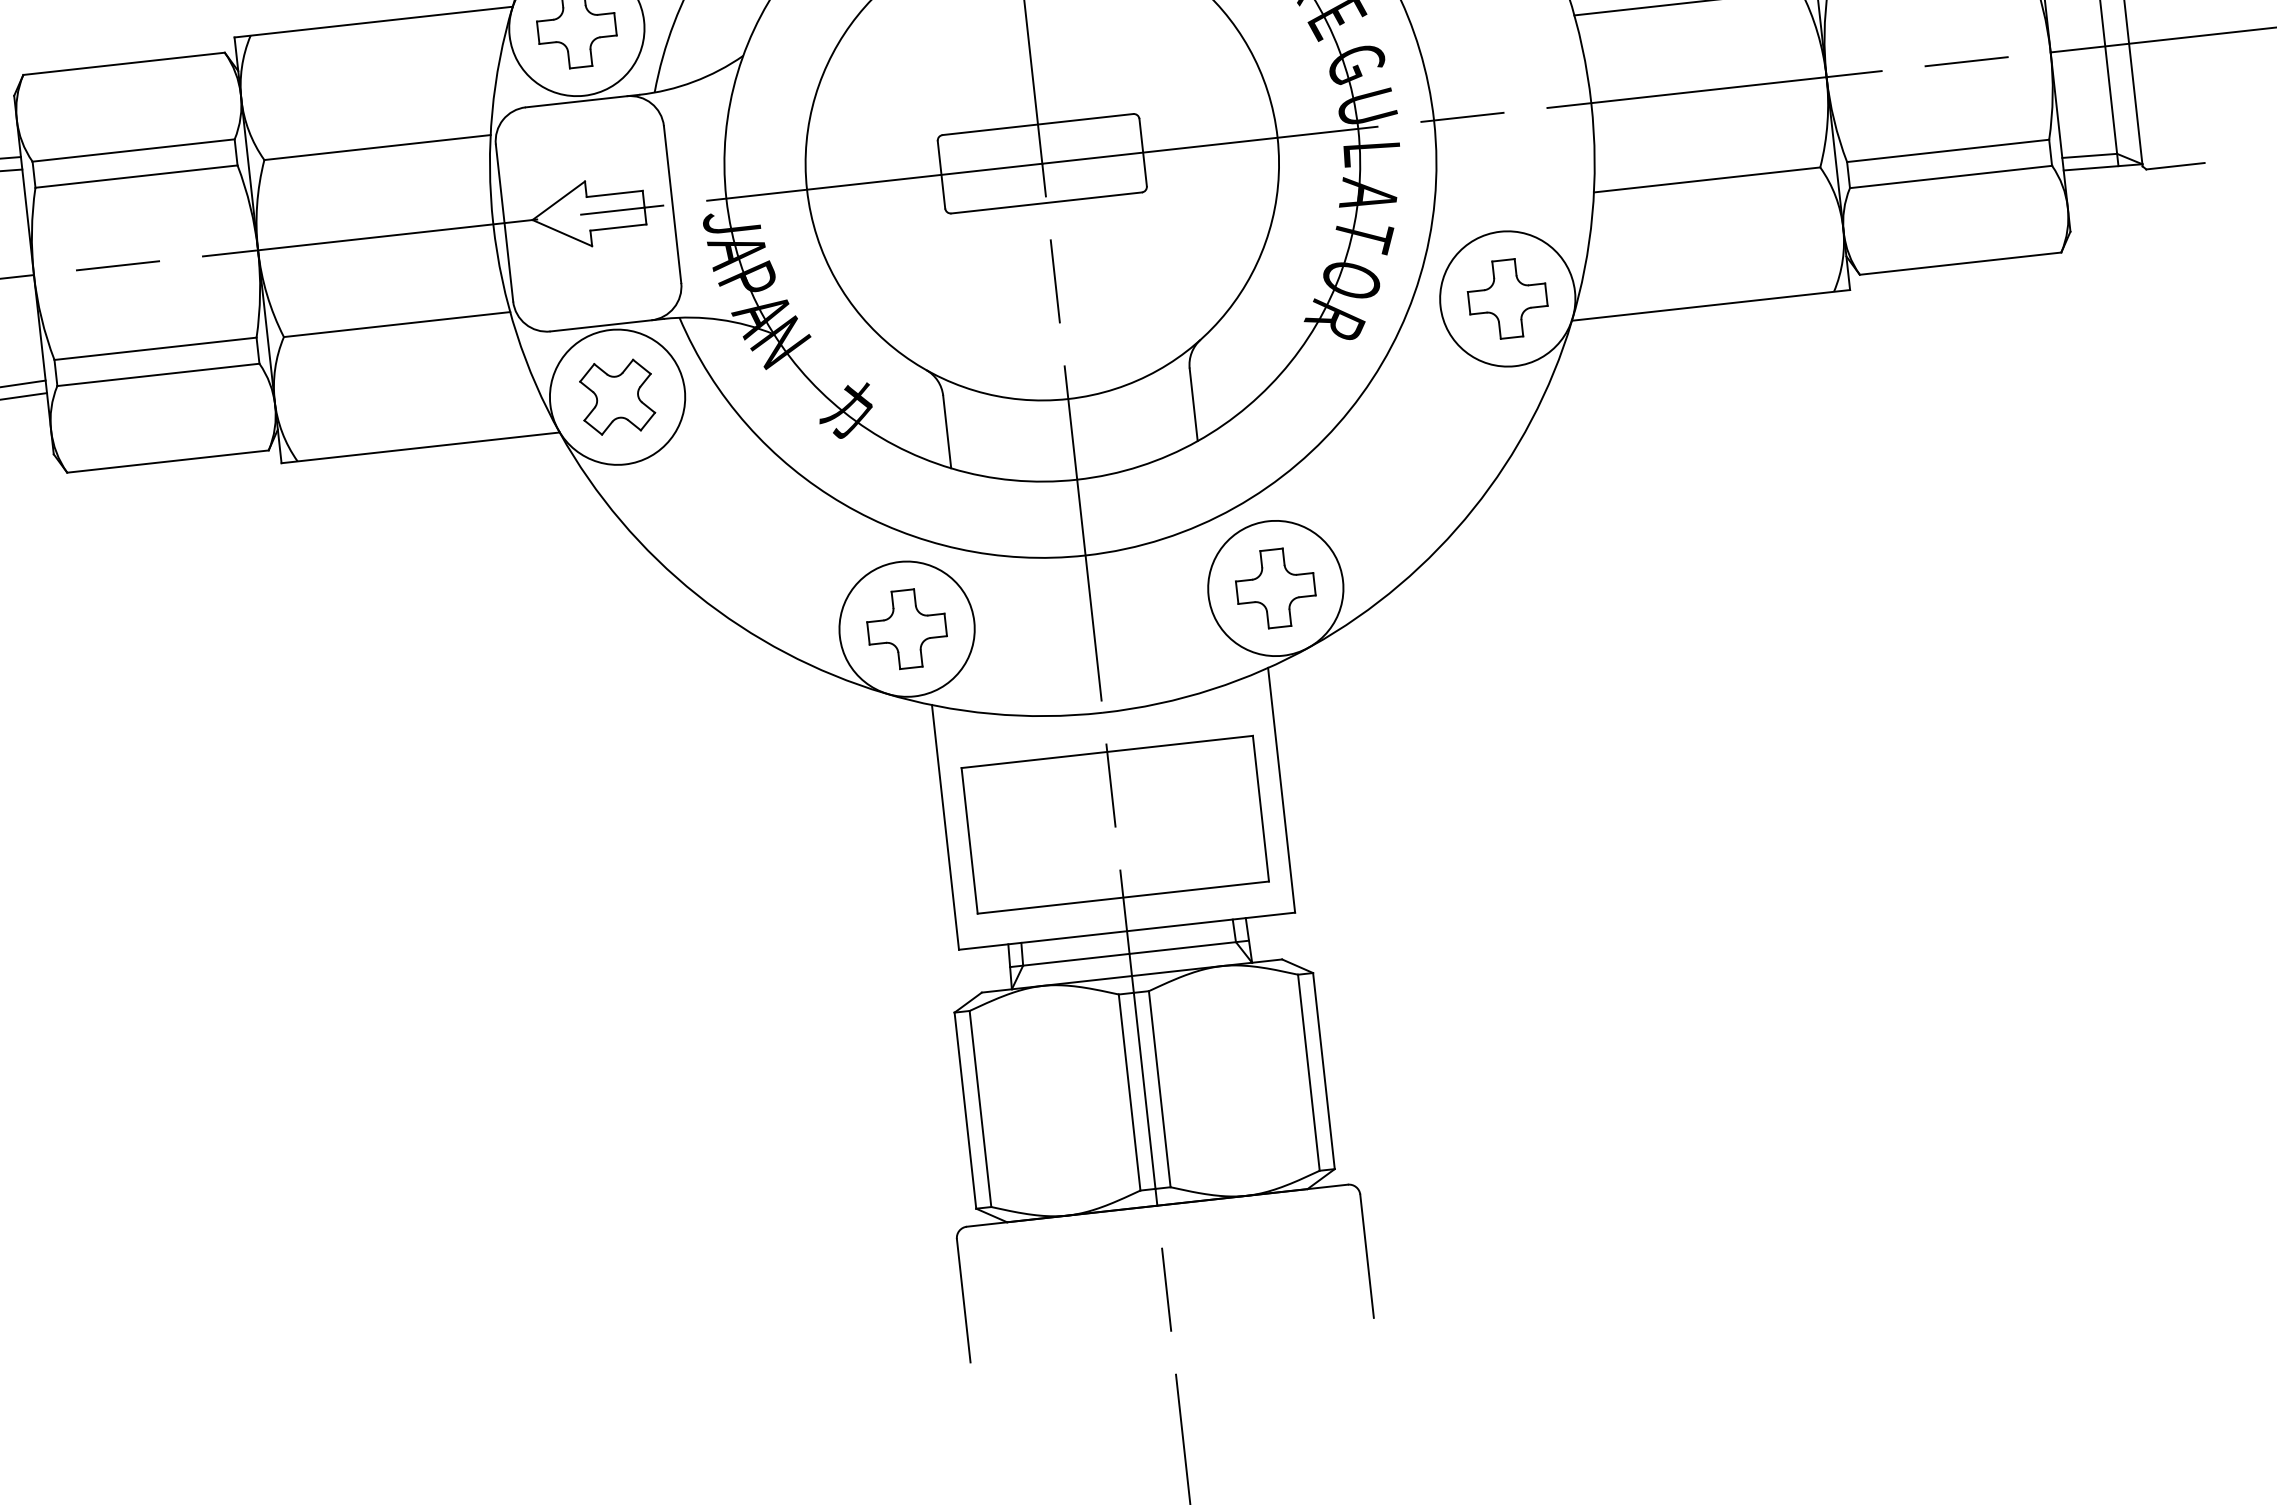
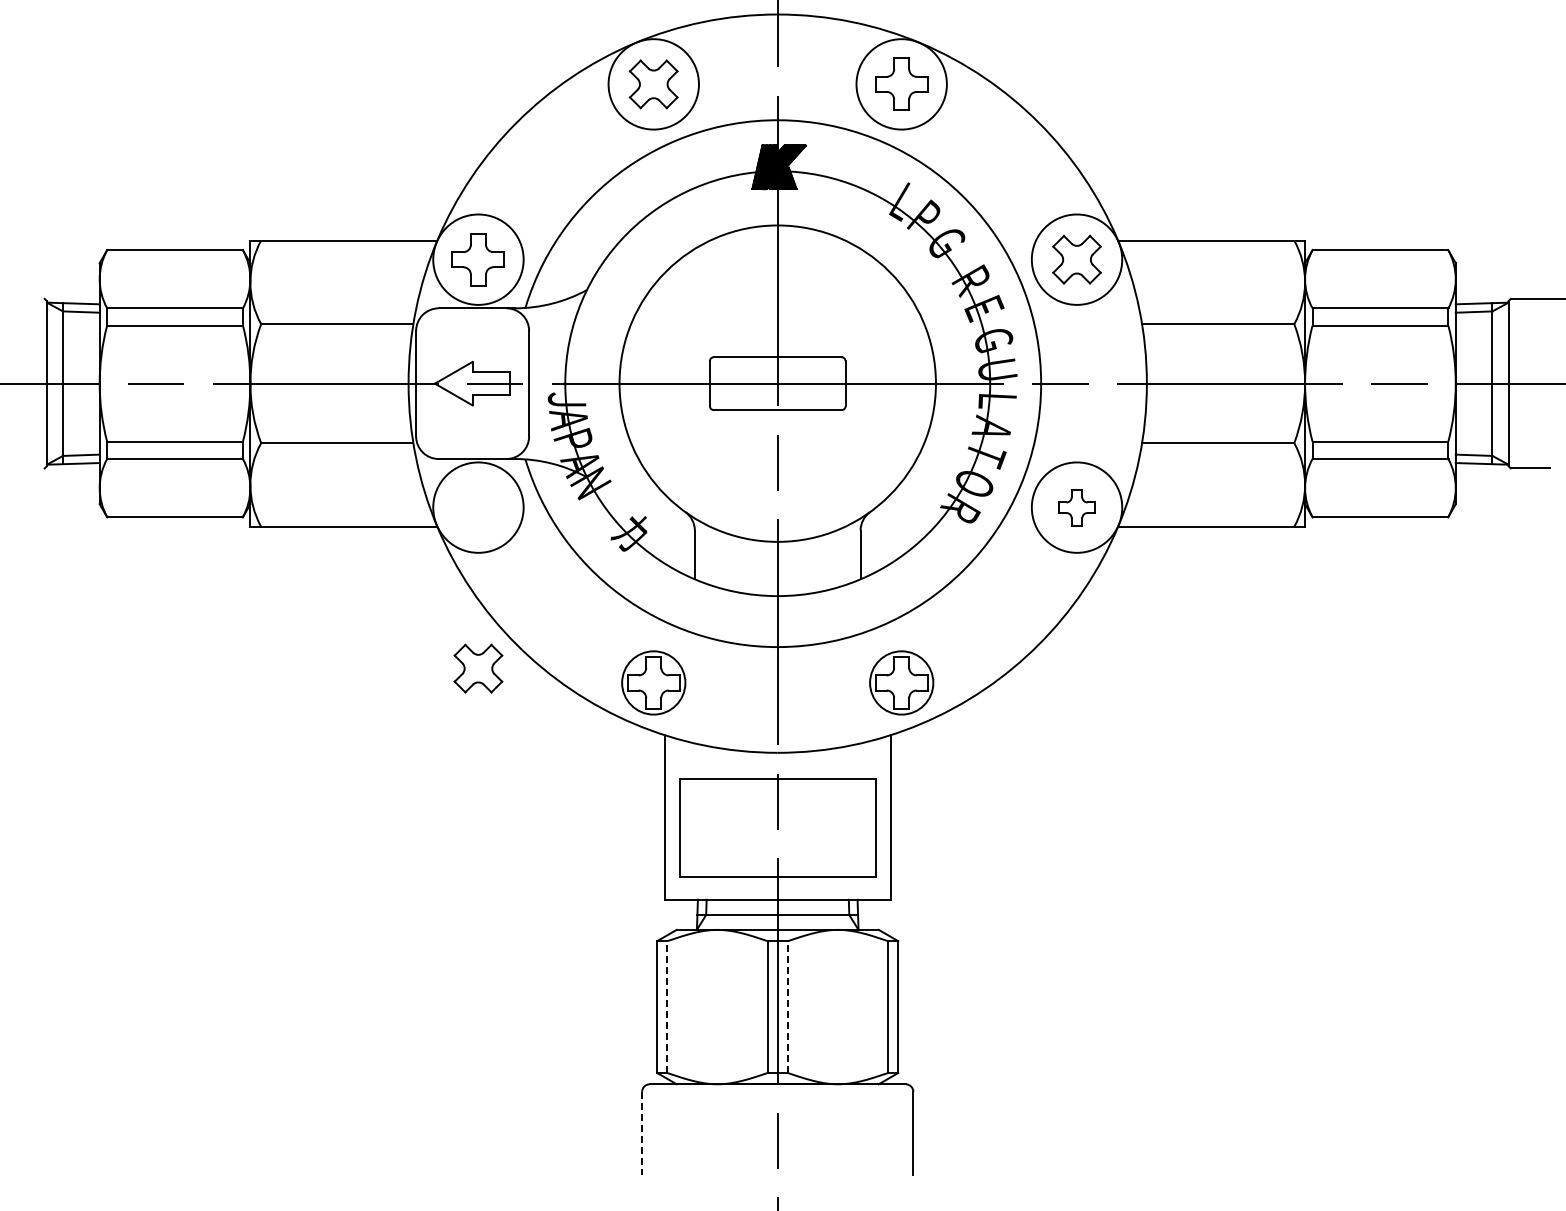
part: (1506, 298) -> (1076, 507), size x0.7
part: (617, 397) -> (478, 668), moved
circle: (1275, 587) -> (901, 682), size x0.7
circle: (906, 628) -> (653, 682), size x0.7
line: (1159, 1089) -> (787, 1007), solid -> dashed
line: (980, 1109) -> (667, 1007), solid -> dashed
line: (964, 1301) -> (642, 1133), solid -> dashed

